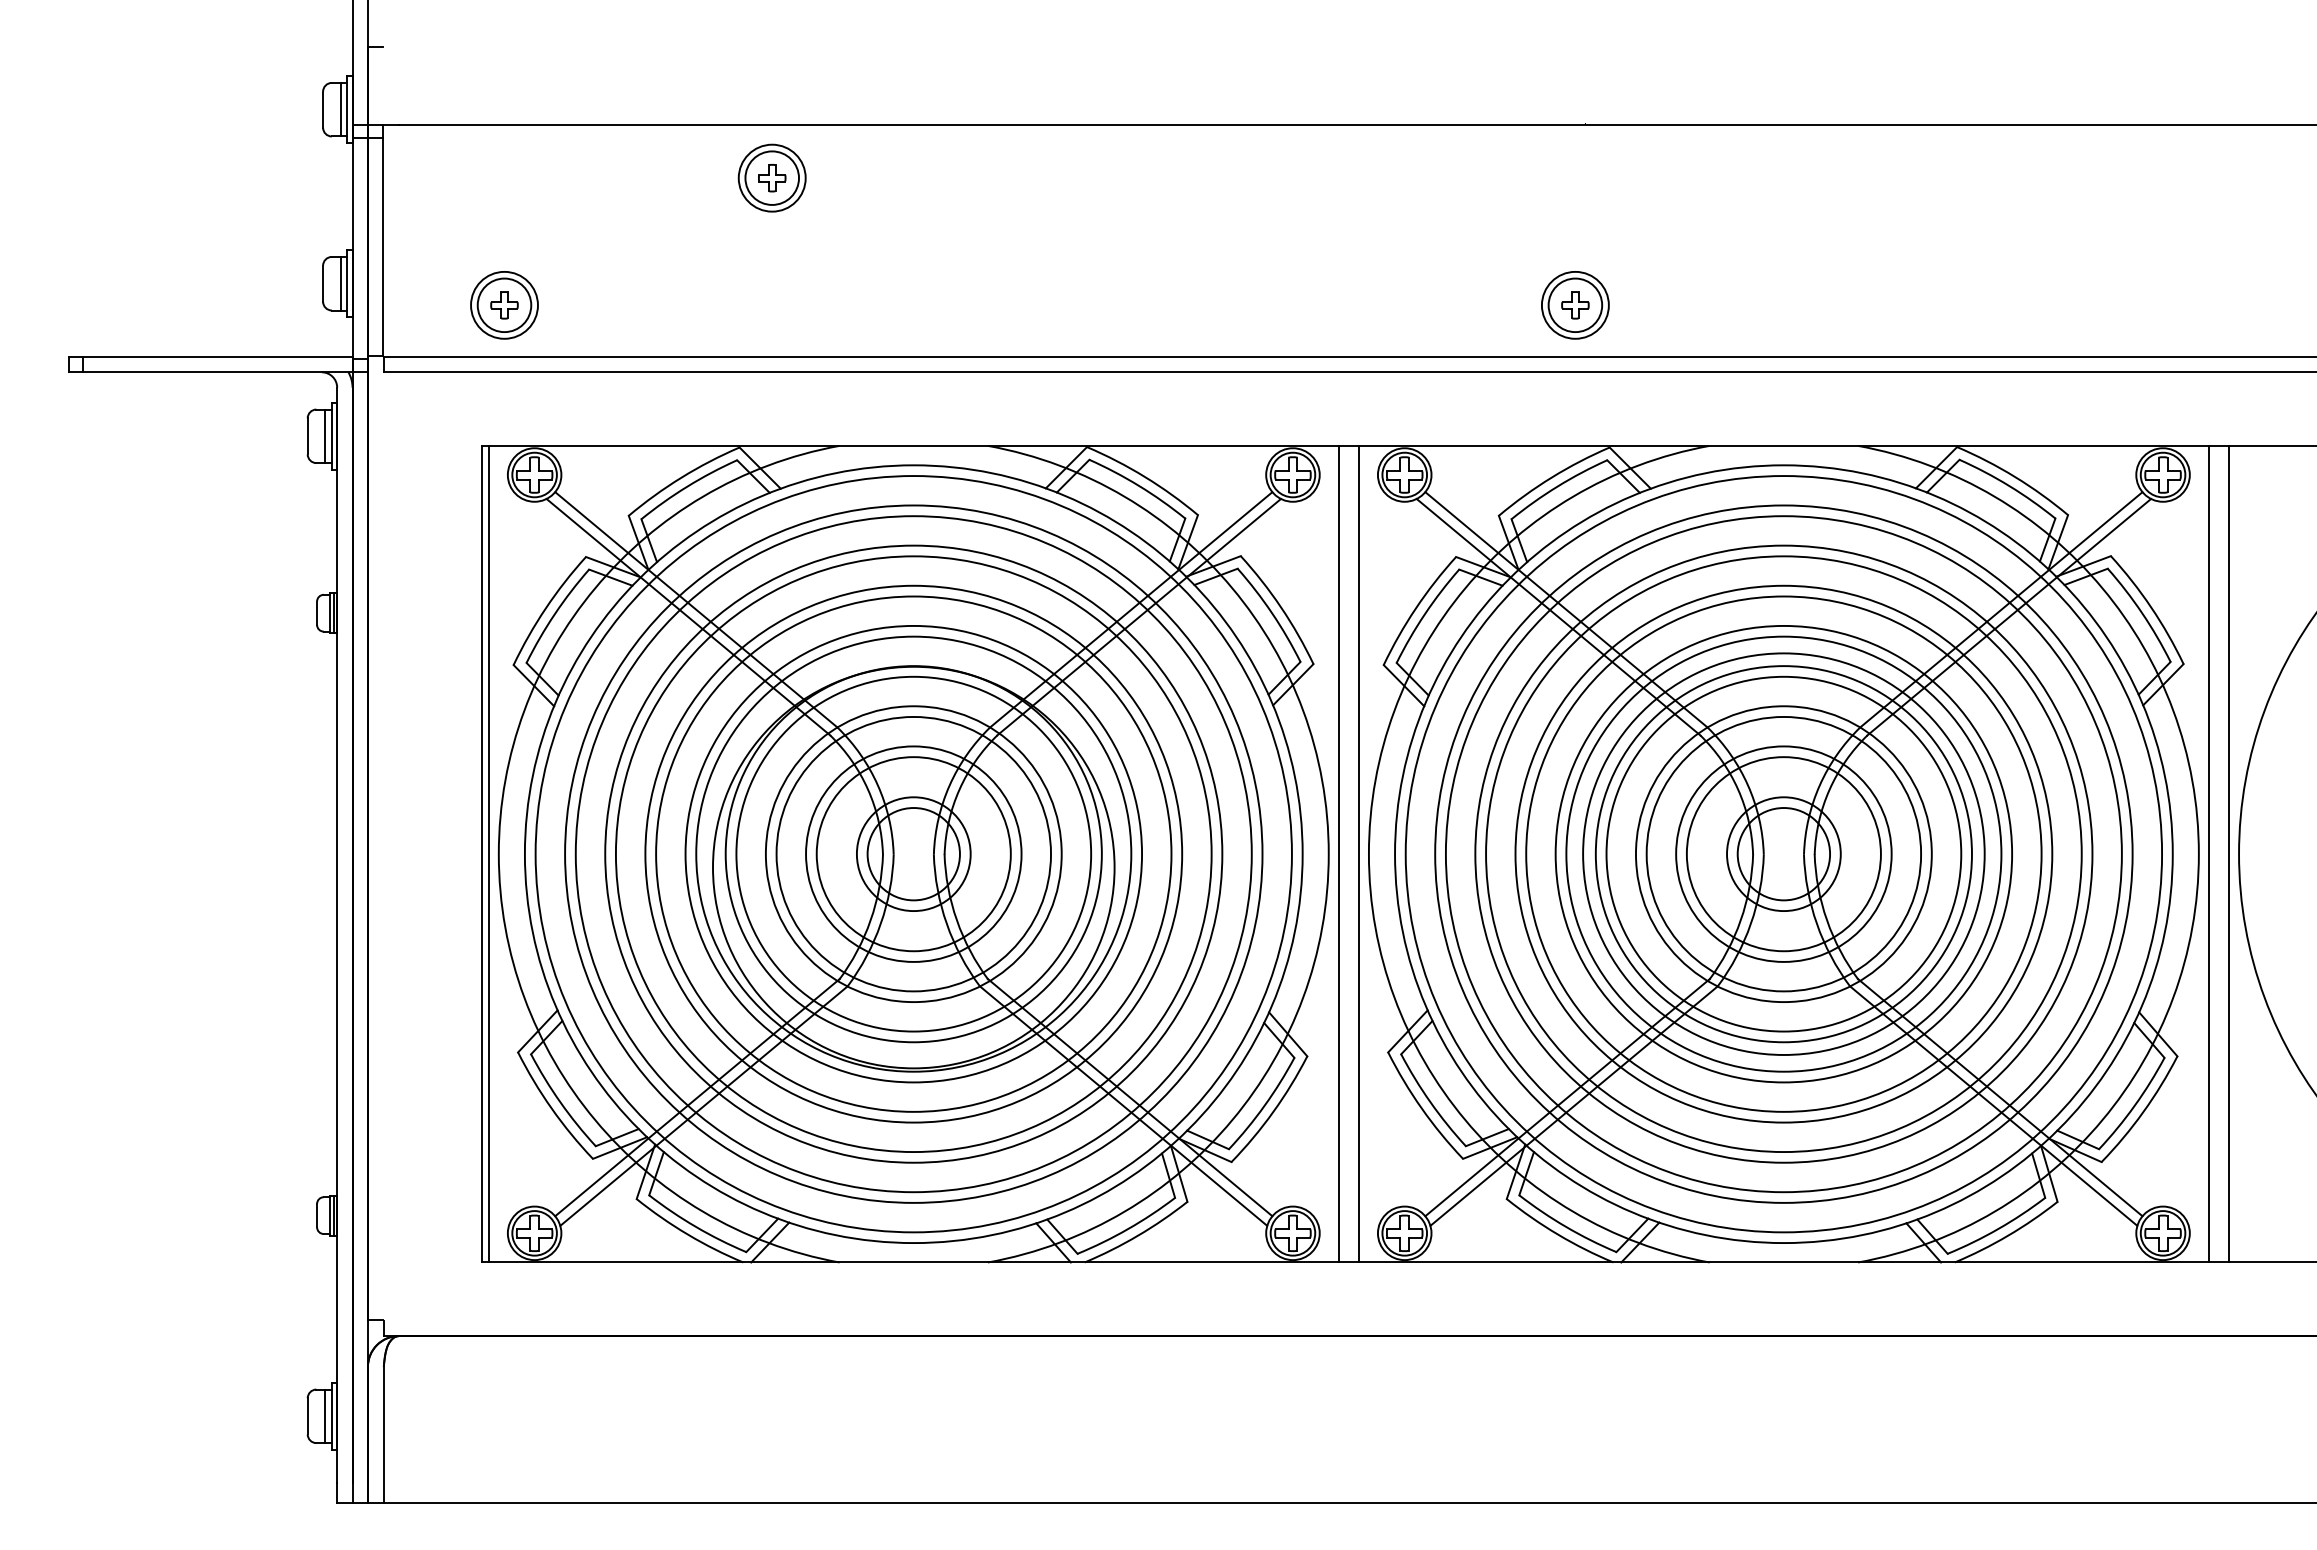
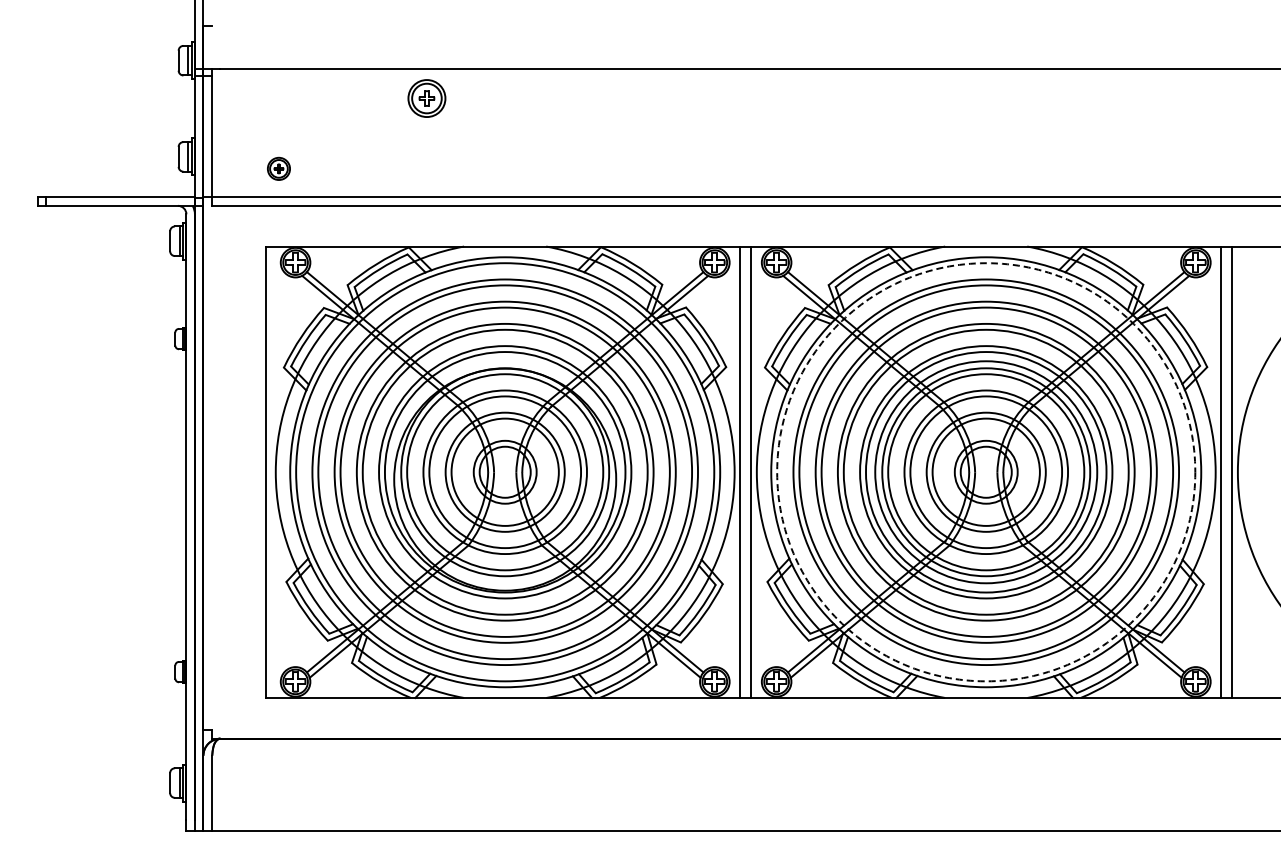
part: (503, 304) -> (278, 168), size x0.6
part: (1574, 304) -> (870, 168), removed
line: (489, 854) -> (270, 472), removed
circle: (1784, 854) -> (986, 472), solid -> dashed

